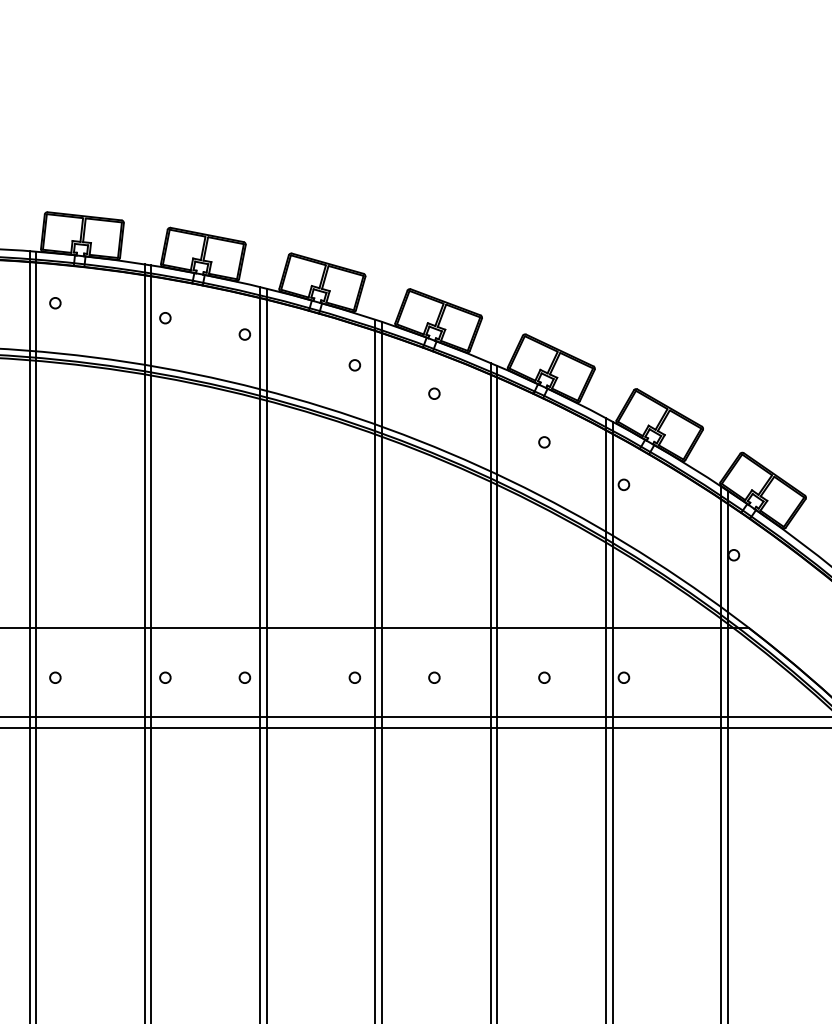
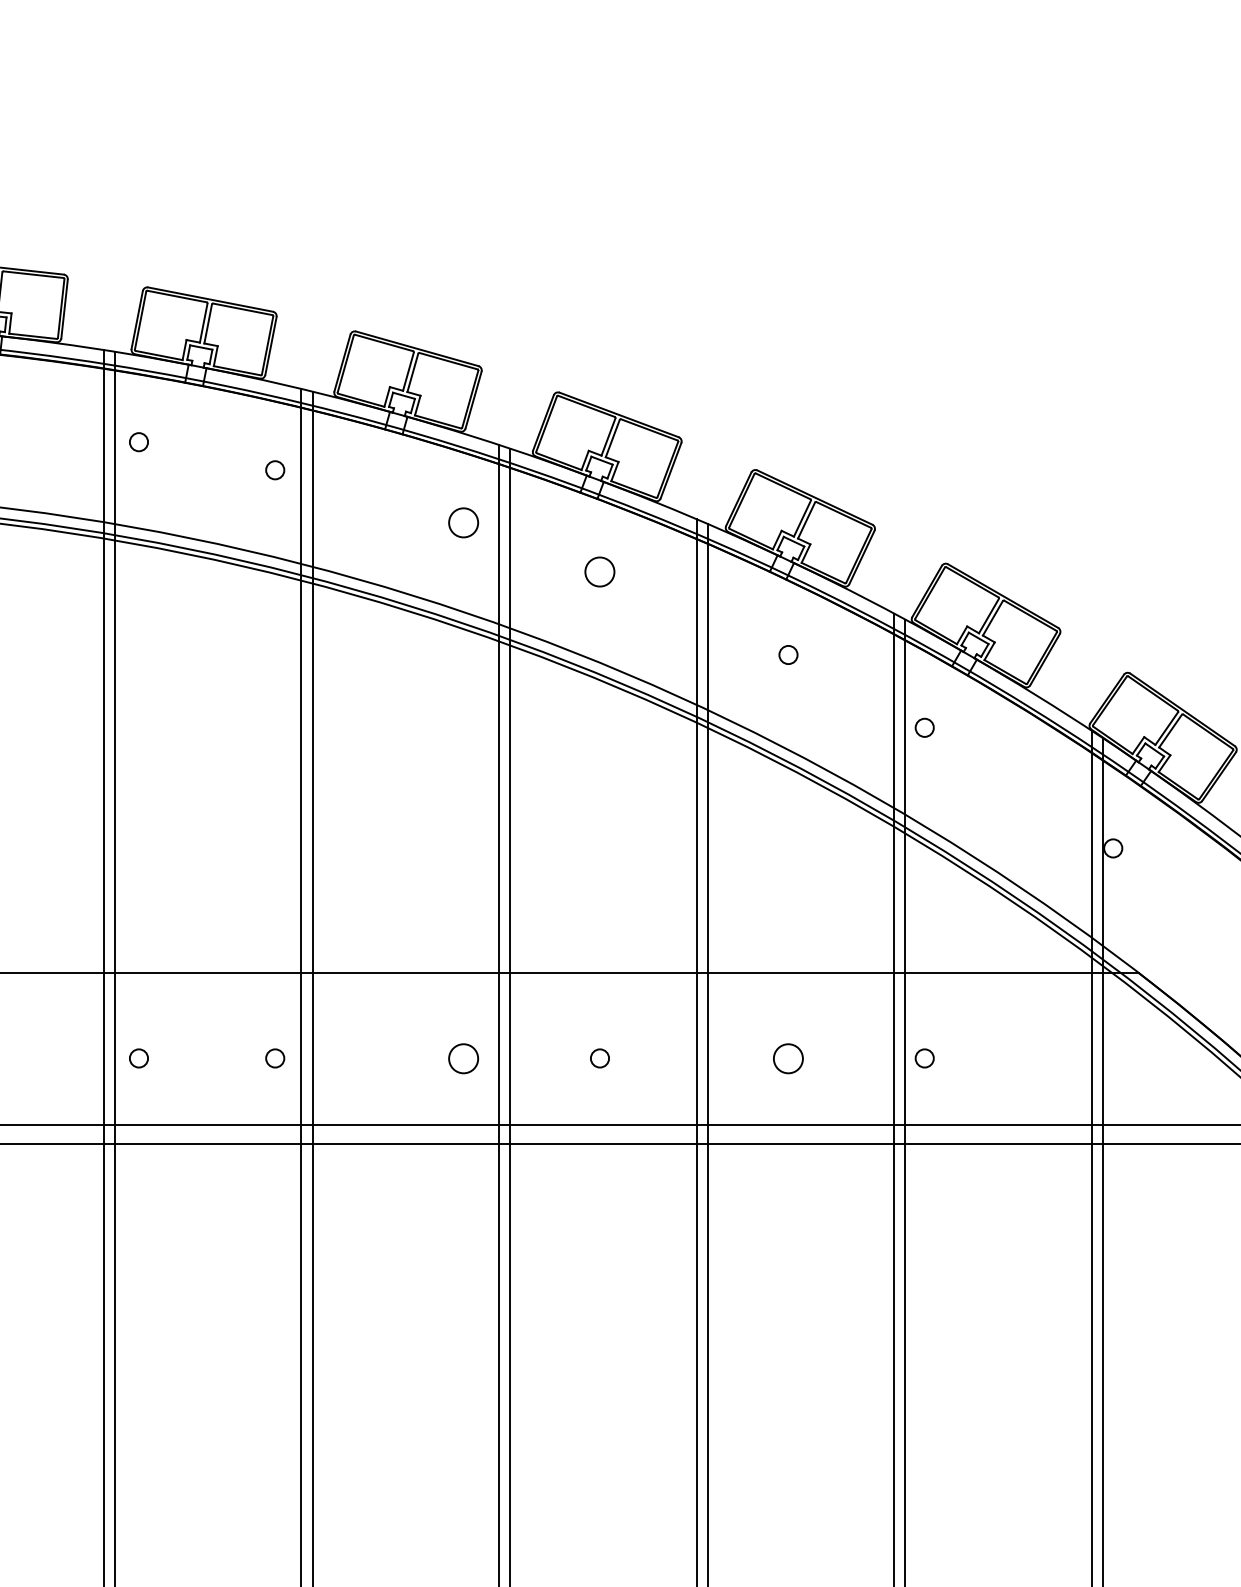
circle: (354, 365) -> (463, 523), size x1.6
circle: (434, 393) -> (600, 571), size x1.6
circle: (354, 677) -> (463, 1057), size x1.6
circle: (544, 677) -> (788, 1057), size x1.6

